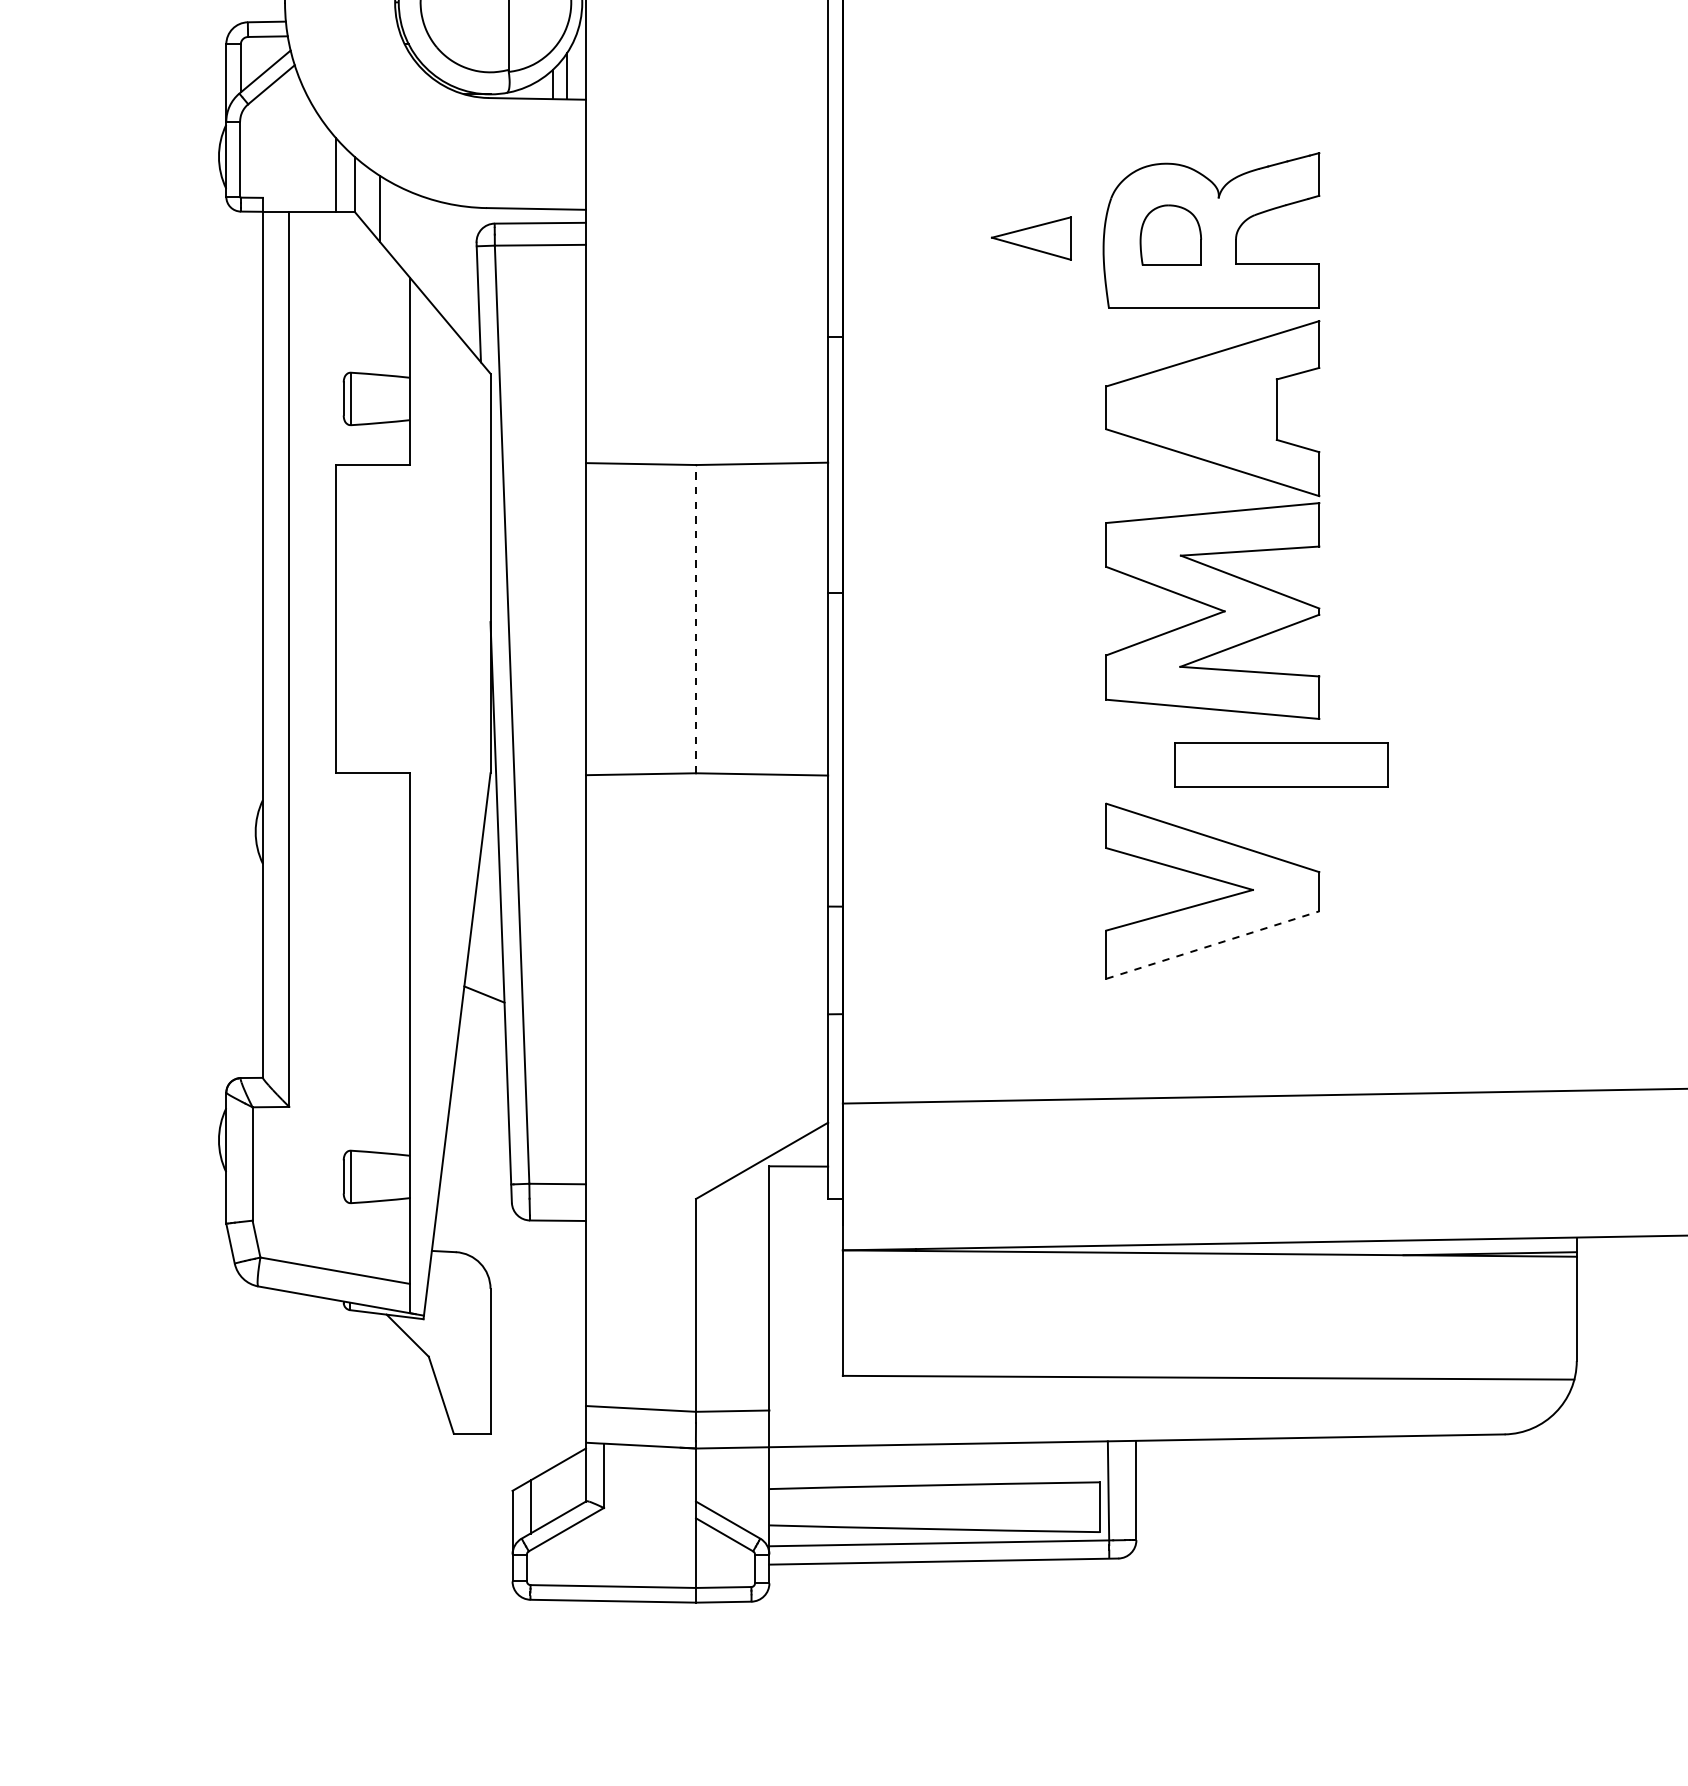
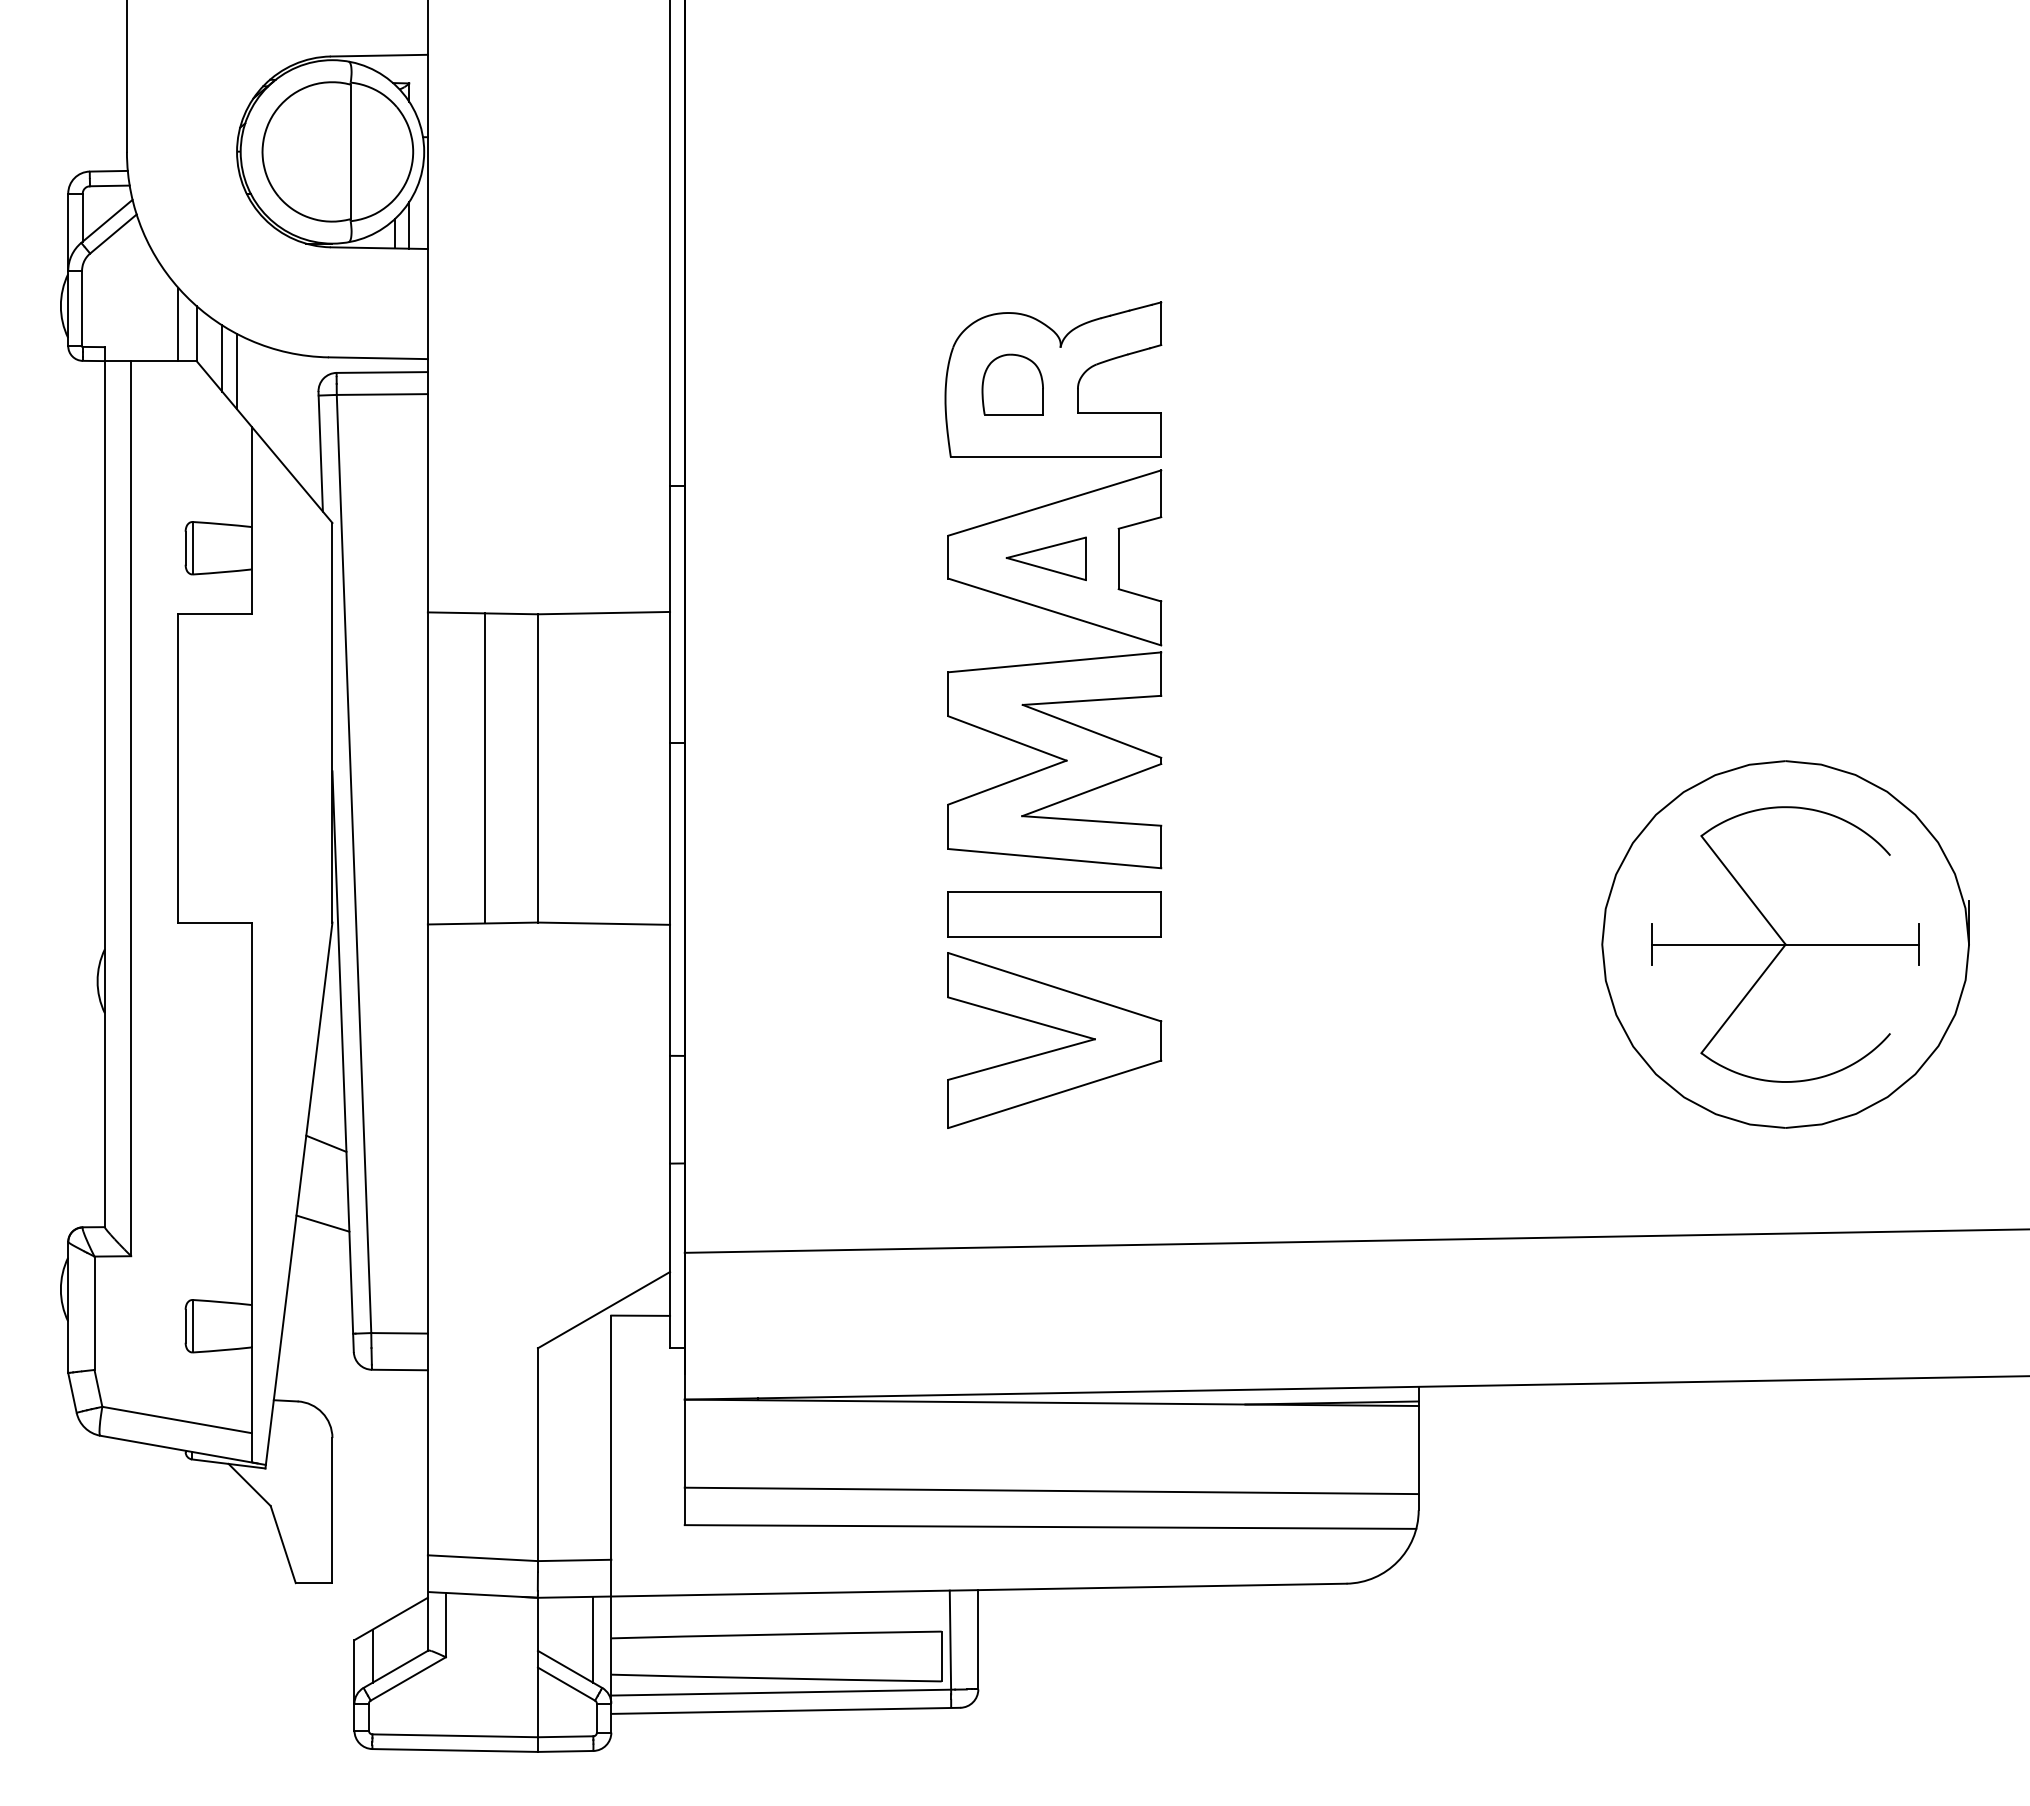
line: (395, 222) -> (237, 371), added
part: (1030, 238) -> (1045, 558), moved
line: (695, 618) -> (537, 767), dashed -> solid
line: (642, 619) -> (484, 768), added
part: (1281, 765) -> (1054, 914), moved
line: (1212, 945) -> (1054, 1094), dashed -> solid
line: (480, 1074) -> (322, 1223), added
line: (1209, 1341) -> (1051, 1490), added
line: (751, 1490) -> (593, 1639), added

